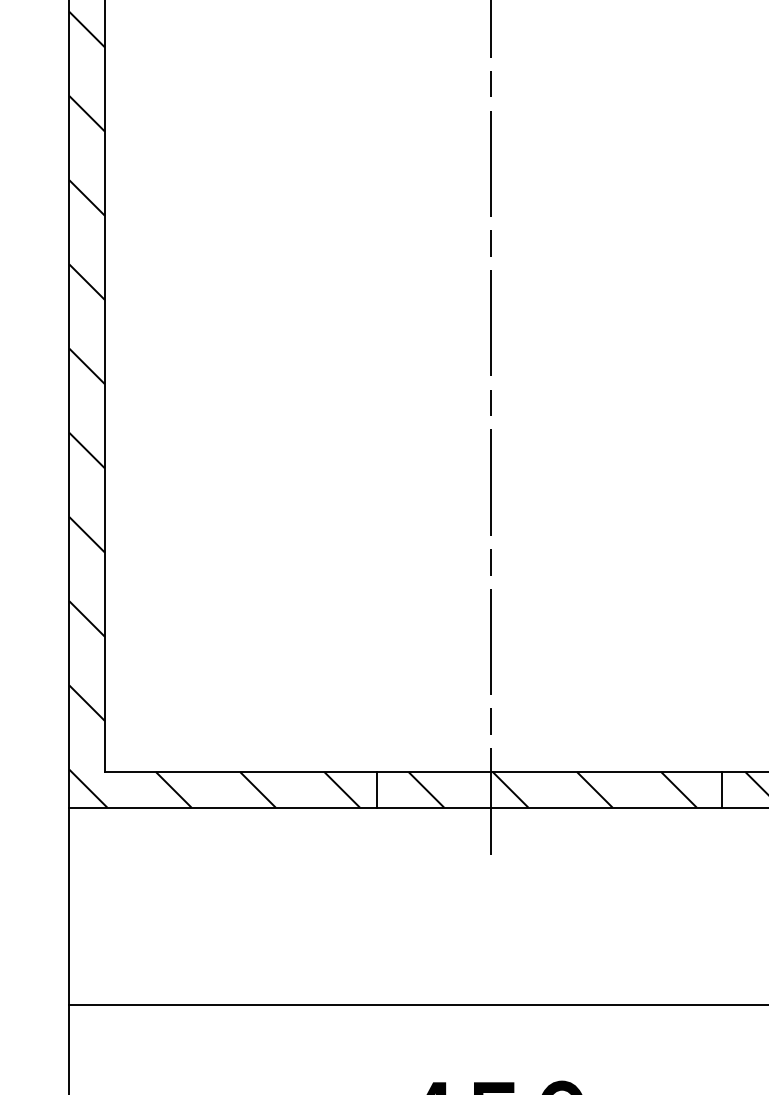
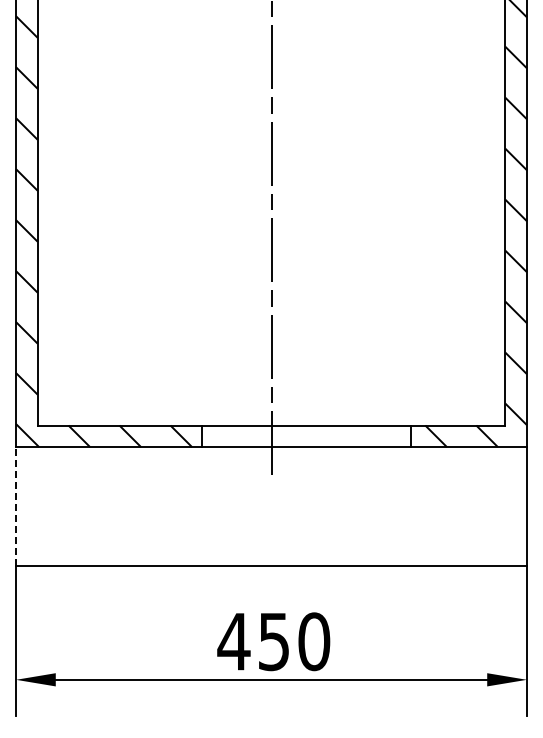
hatch: (552, 790) -> (308, 436), removed
line: (70, 905) -> (16, 506), solid -> dashed

